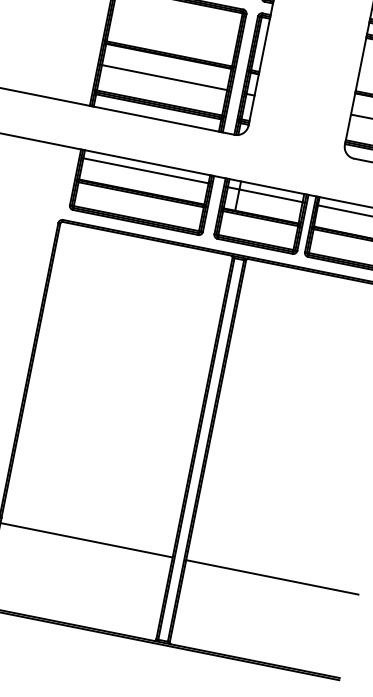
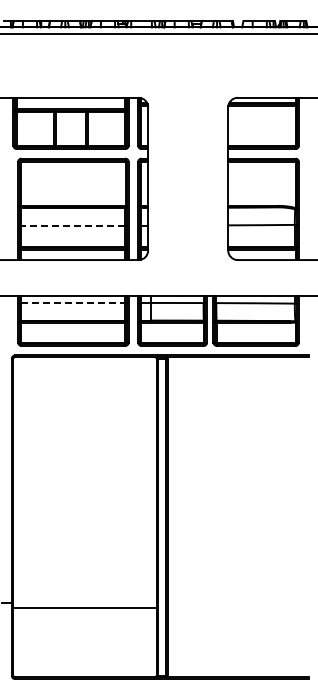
line: (163, 77) -> (72, 225), solid -> dashed
line: (146, 170) -> (73, 302), solid -> dashed
line: (271, 577) -> (238, 607), removed

